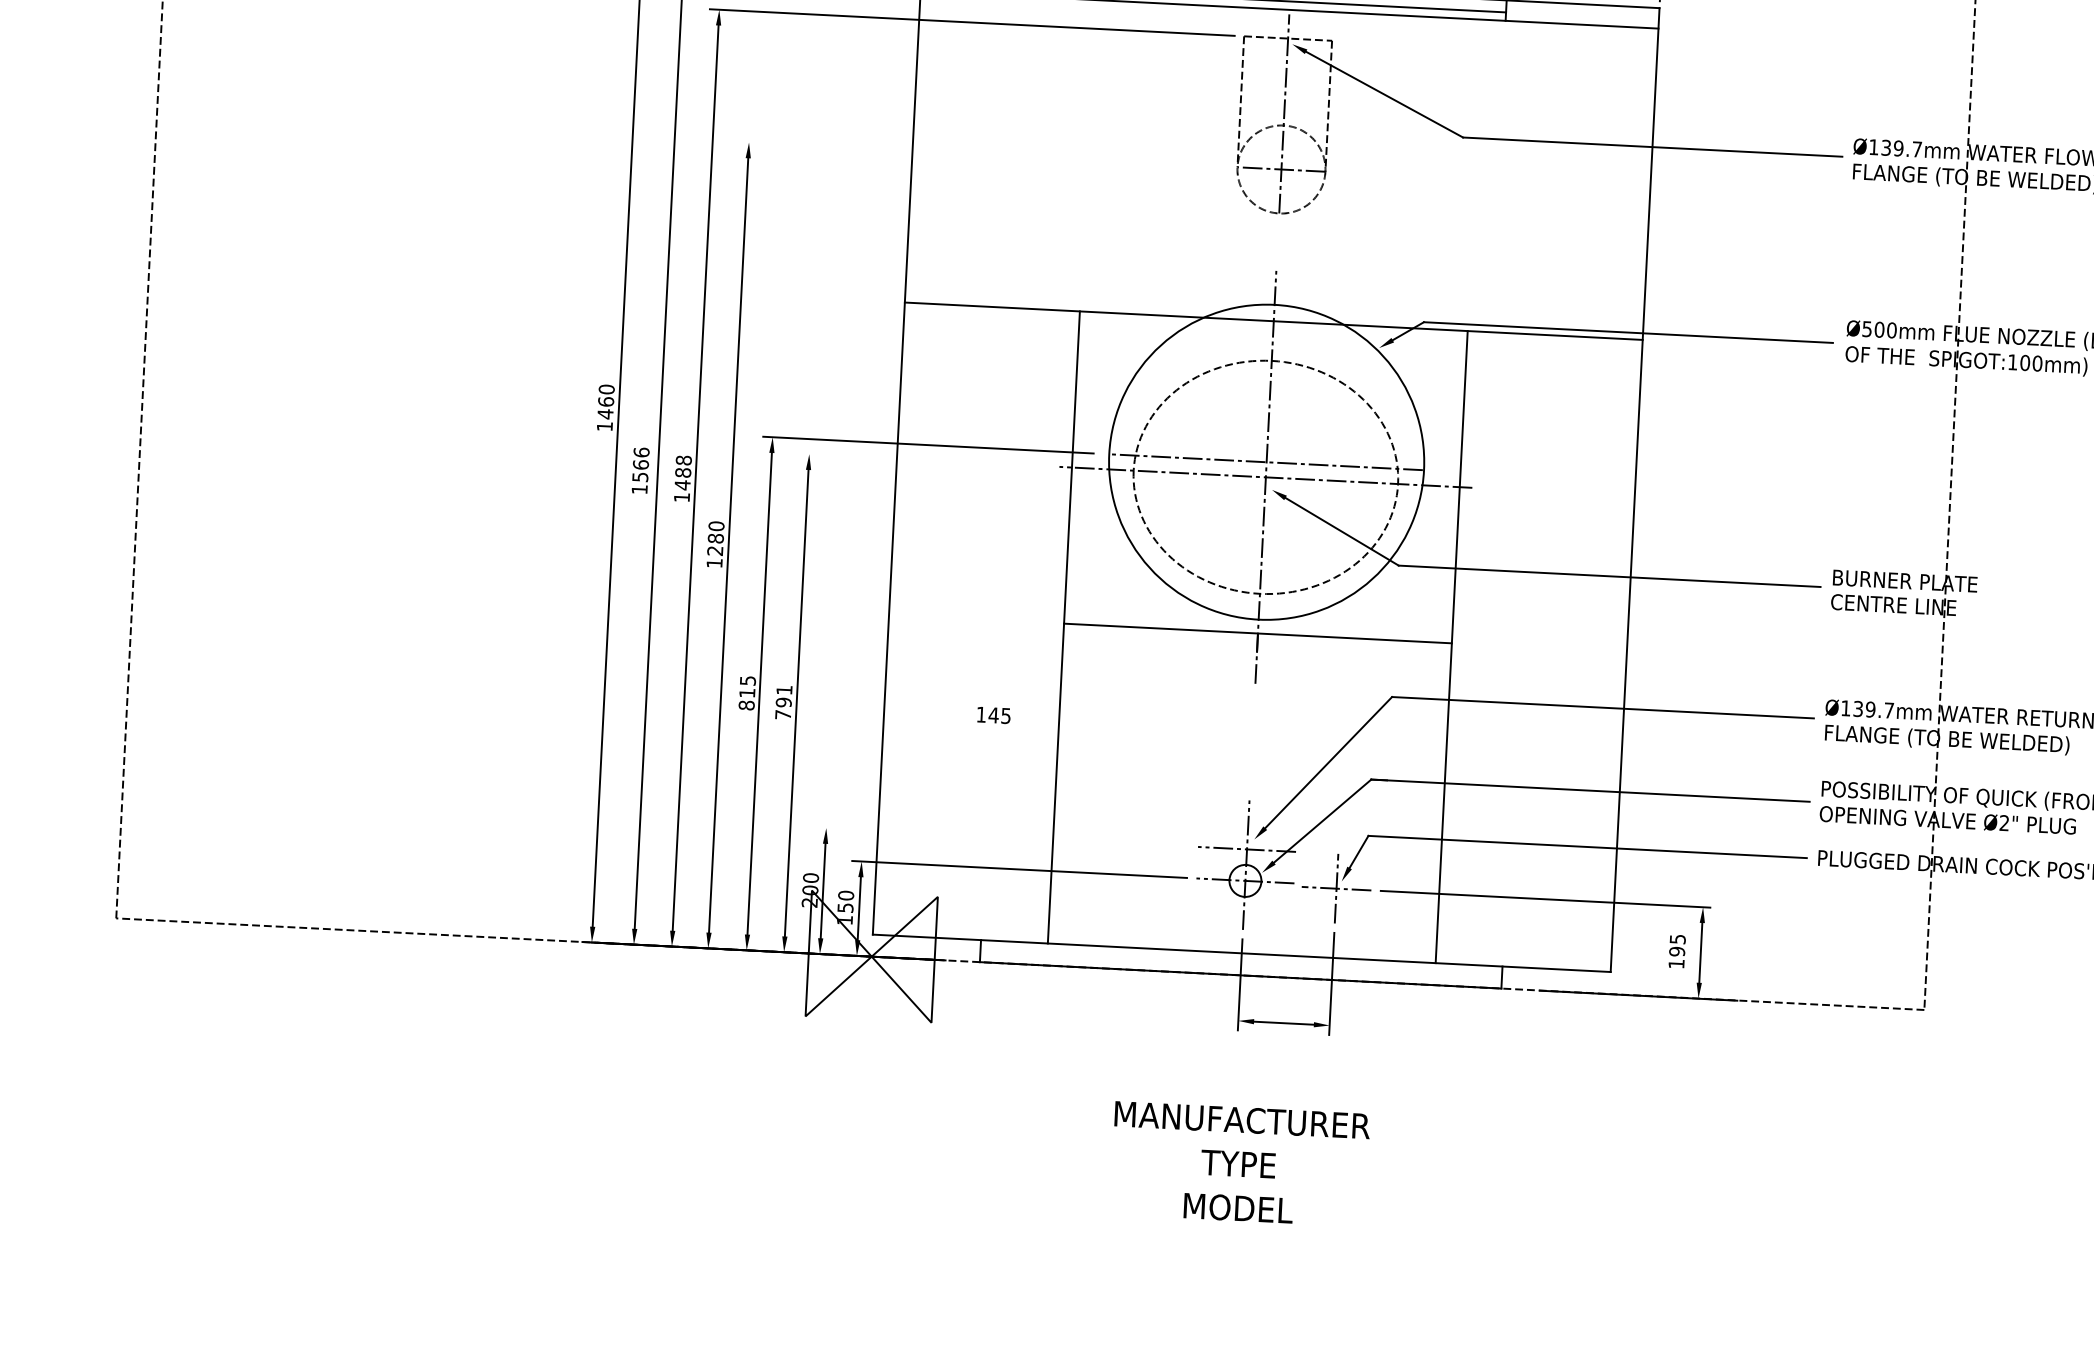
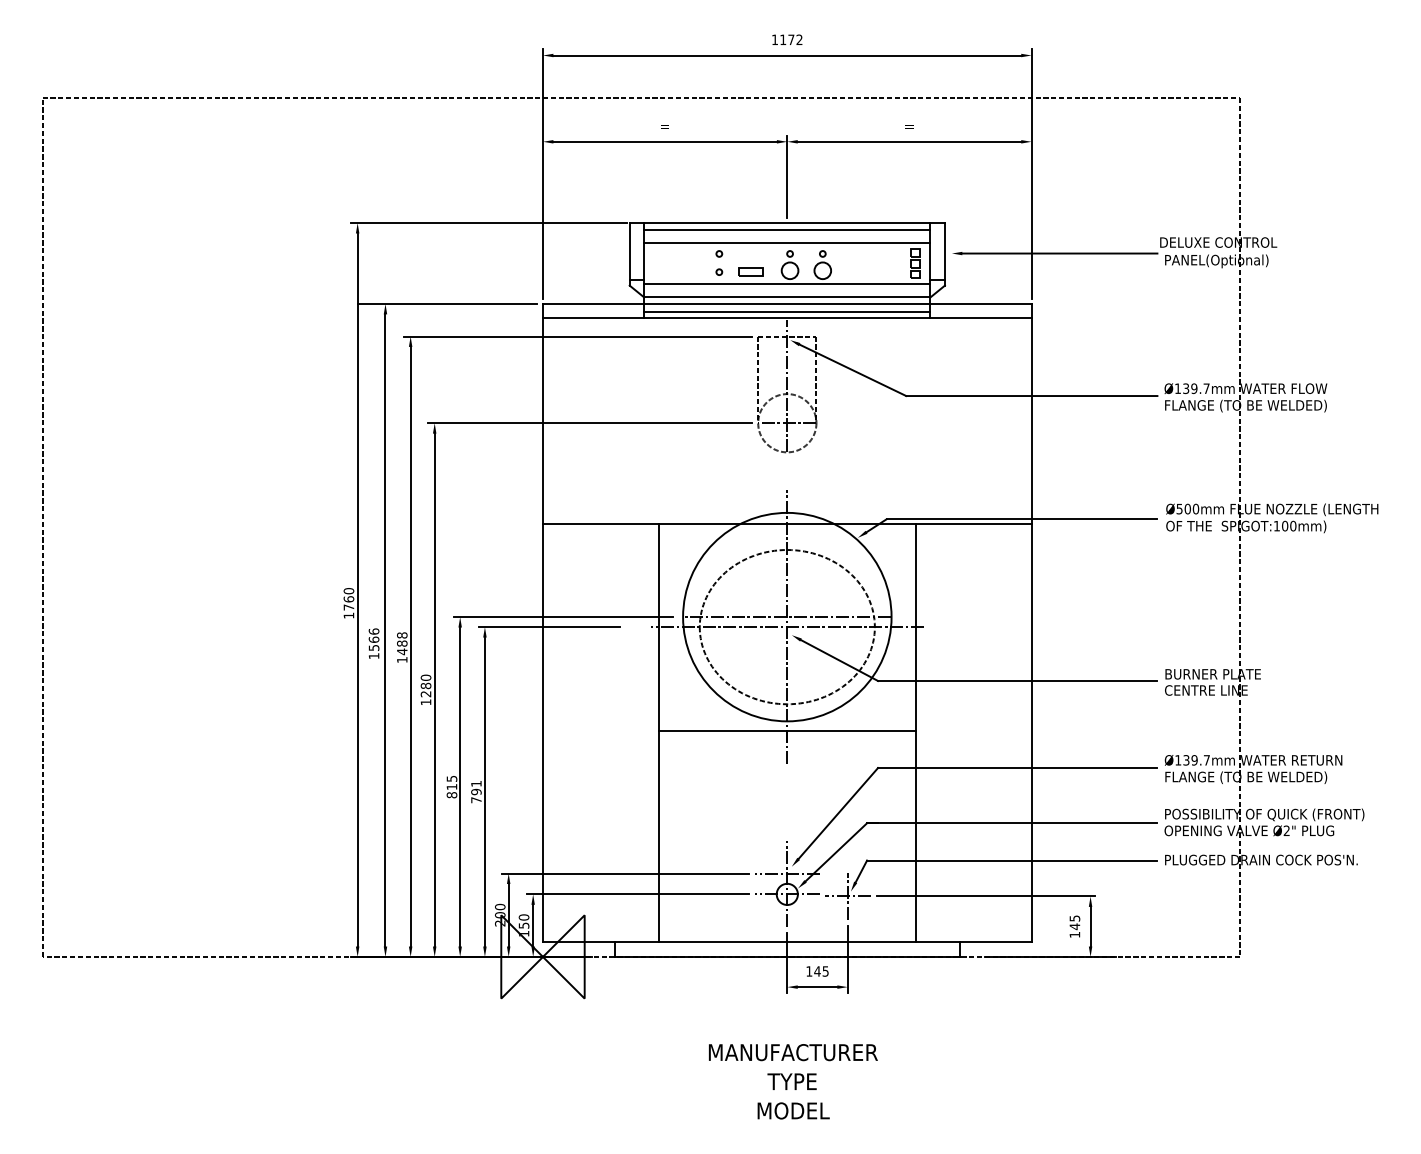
line: (982, 154) -> (589, 423), added
text: (604, 414) -> (348, 607), 1460 -> 1760
line: (906, 459) -> (549, 627), added
text: (993, 715) -> (817, 971), moved
line: (1002, 836) -> (625, 873), added
text: (1676, 951) -> (1074, 926), 195 -> 145

